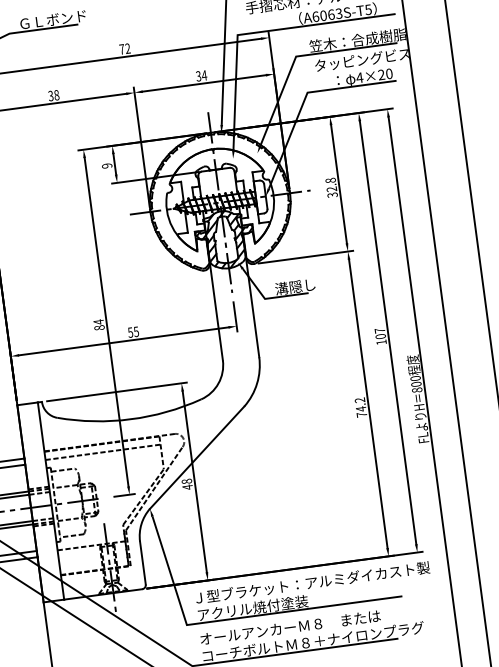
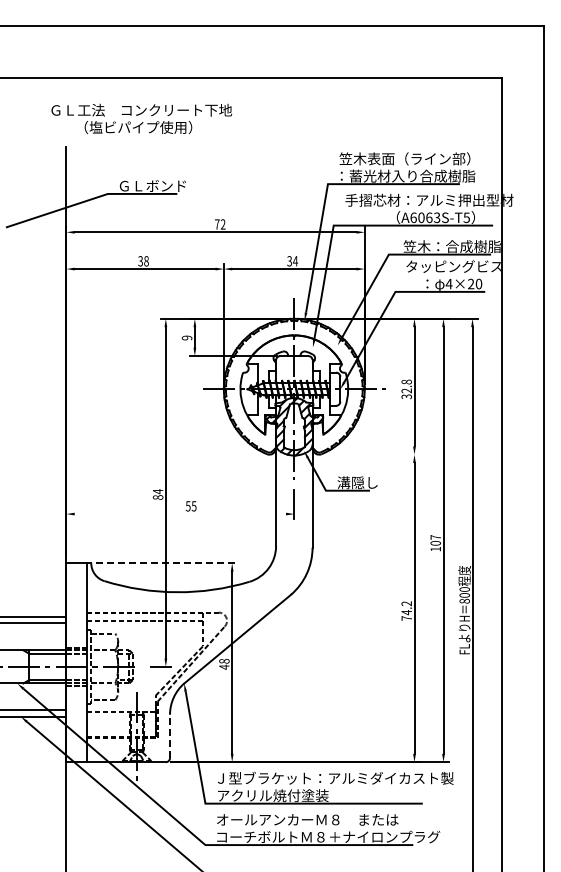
line: (305, 257) -> (371, 454), removed
line: (123, 341) -> (180, 514), removed
line: (117, 392) -> (167, 563), solid -> dashed
line: (143, 563) -> (170, 736), solid -> dashed

